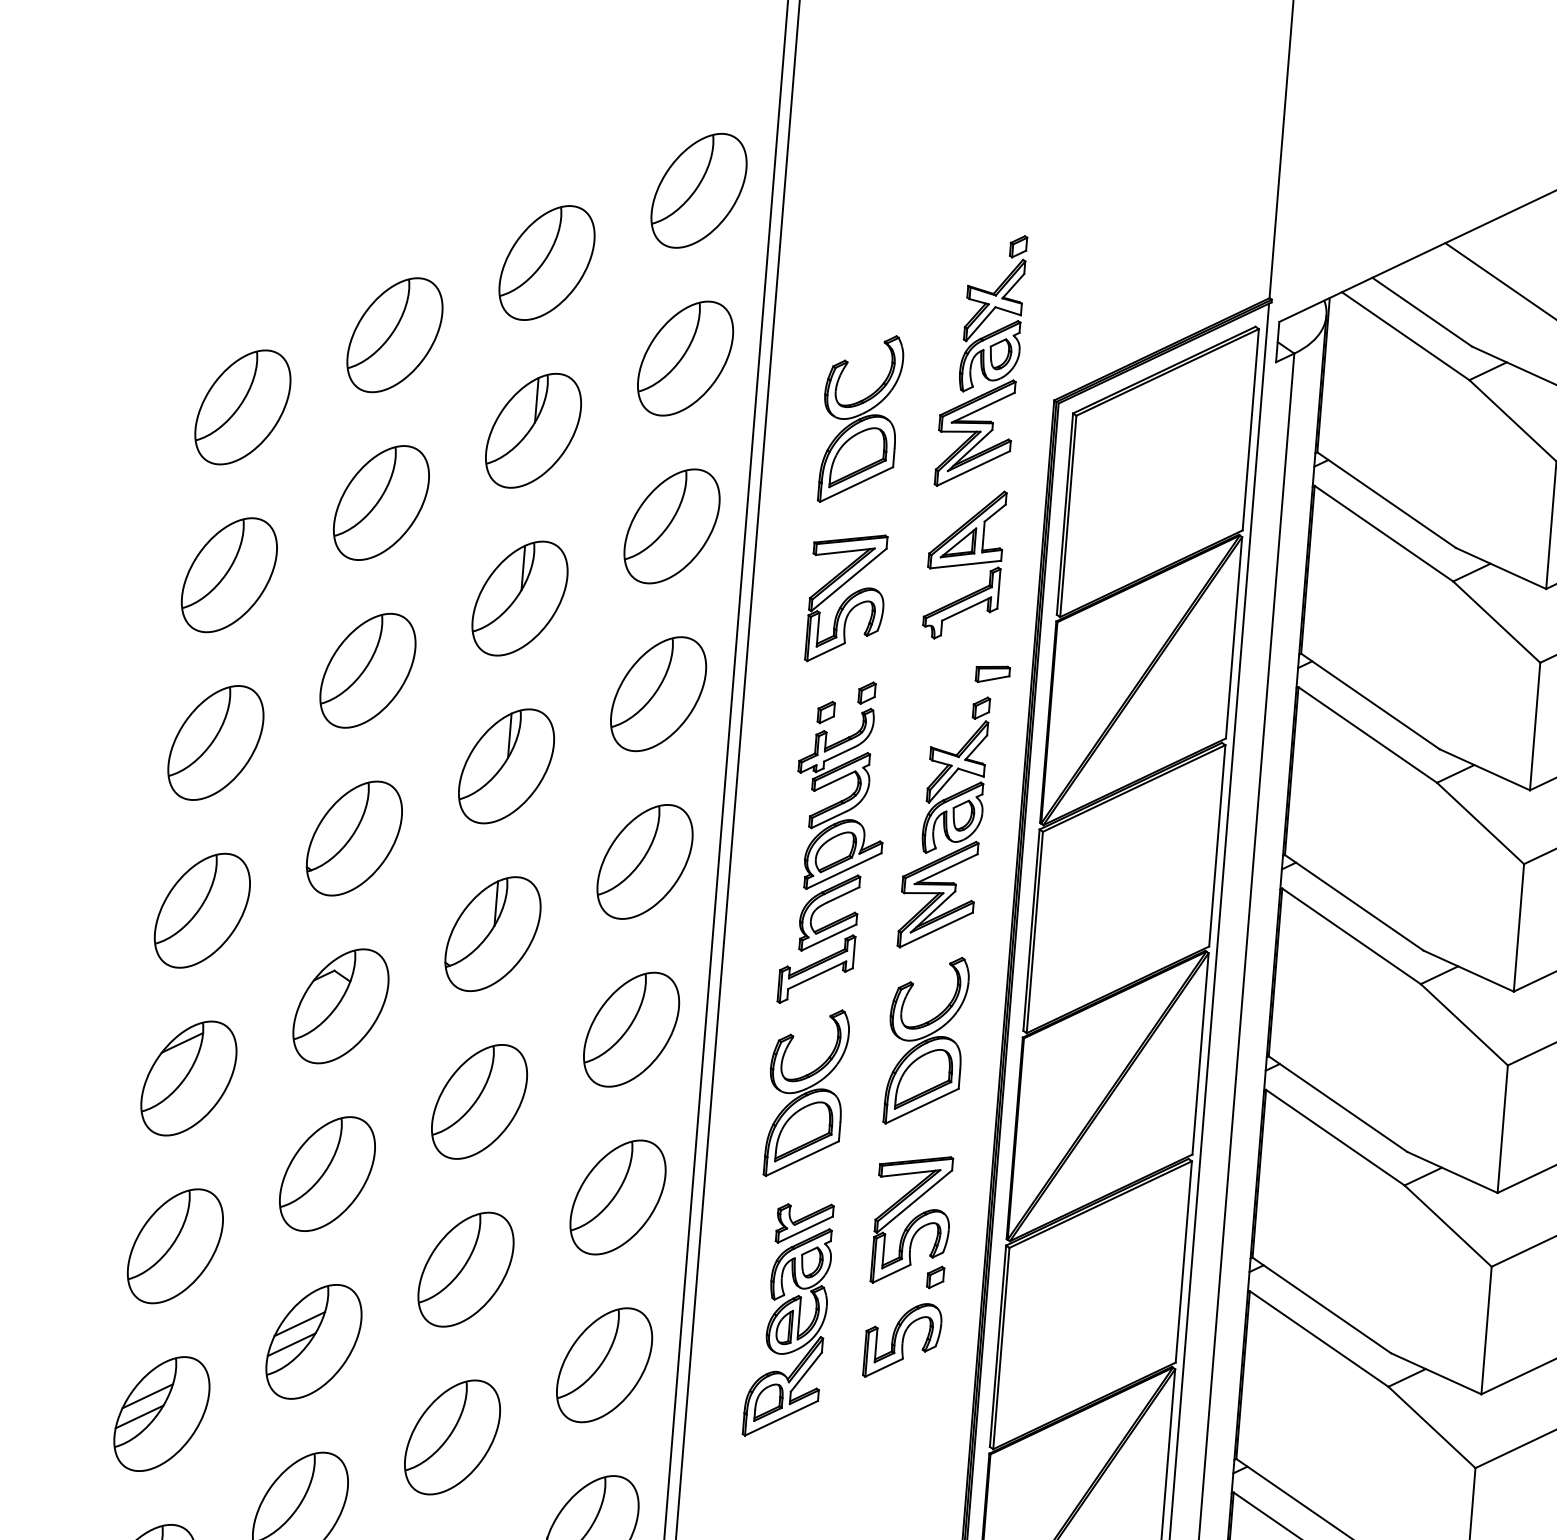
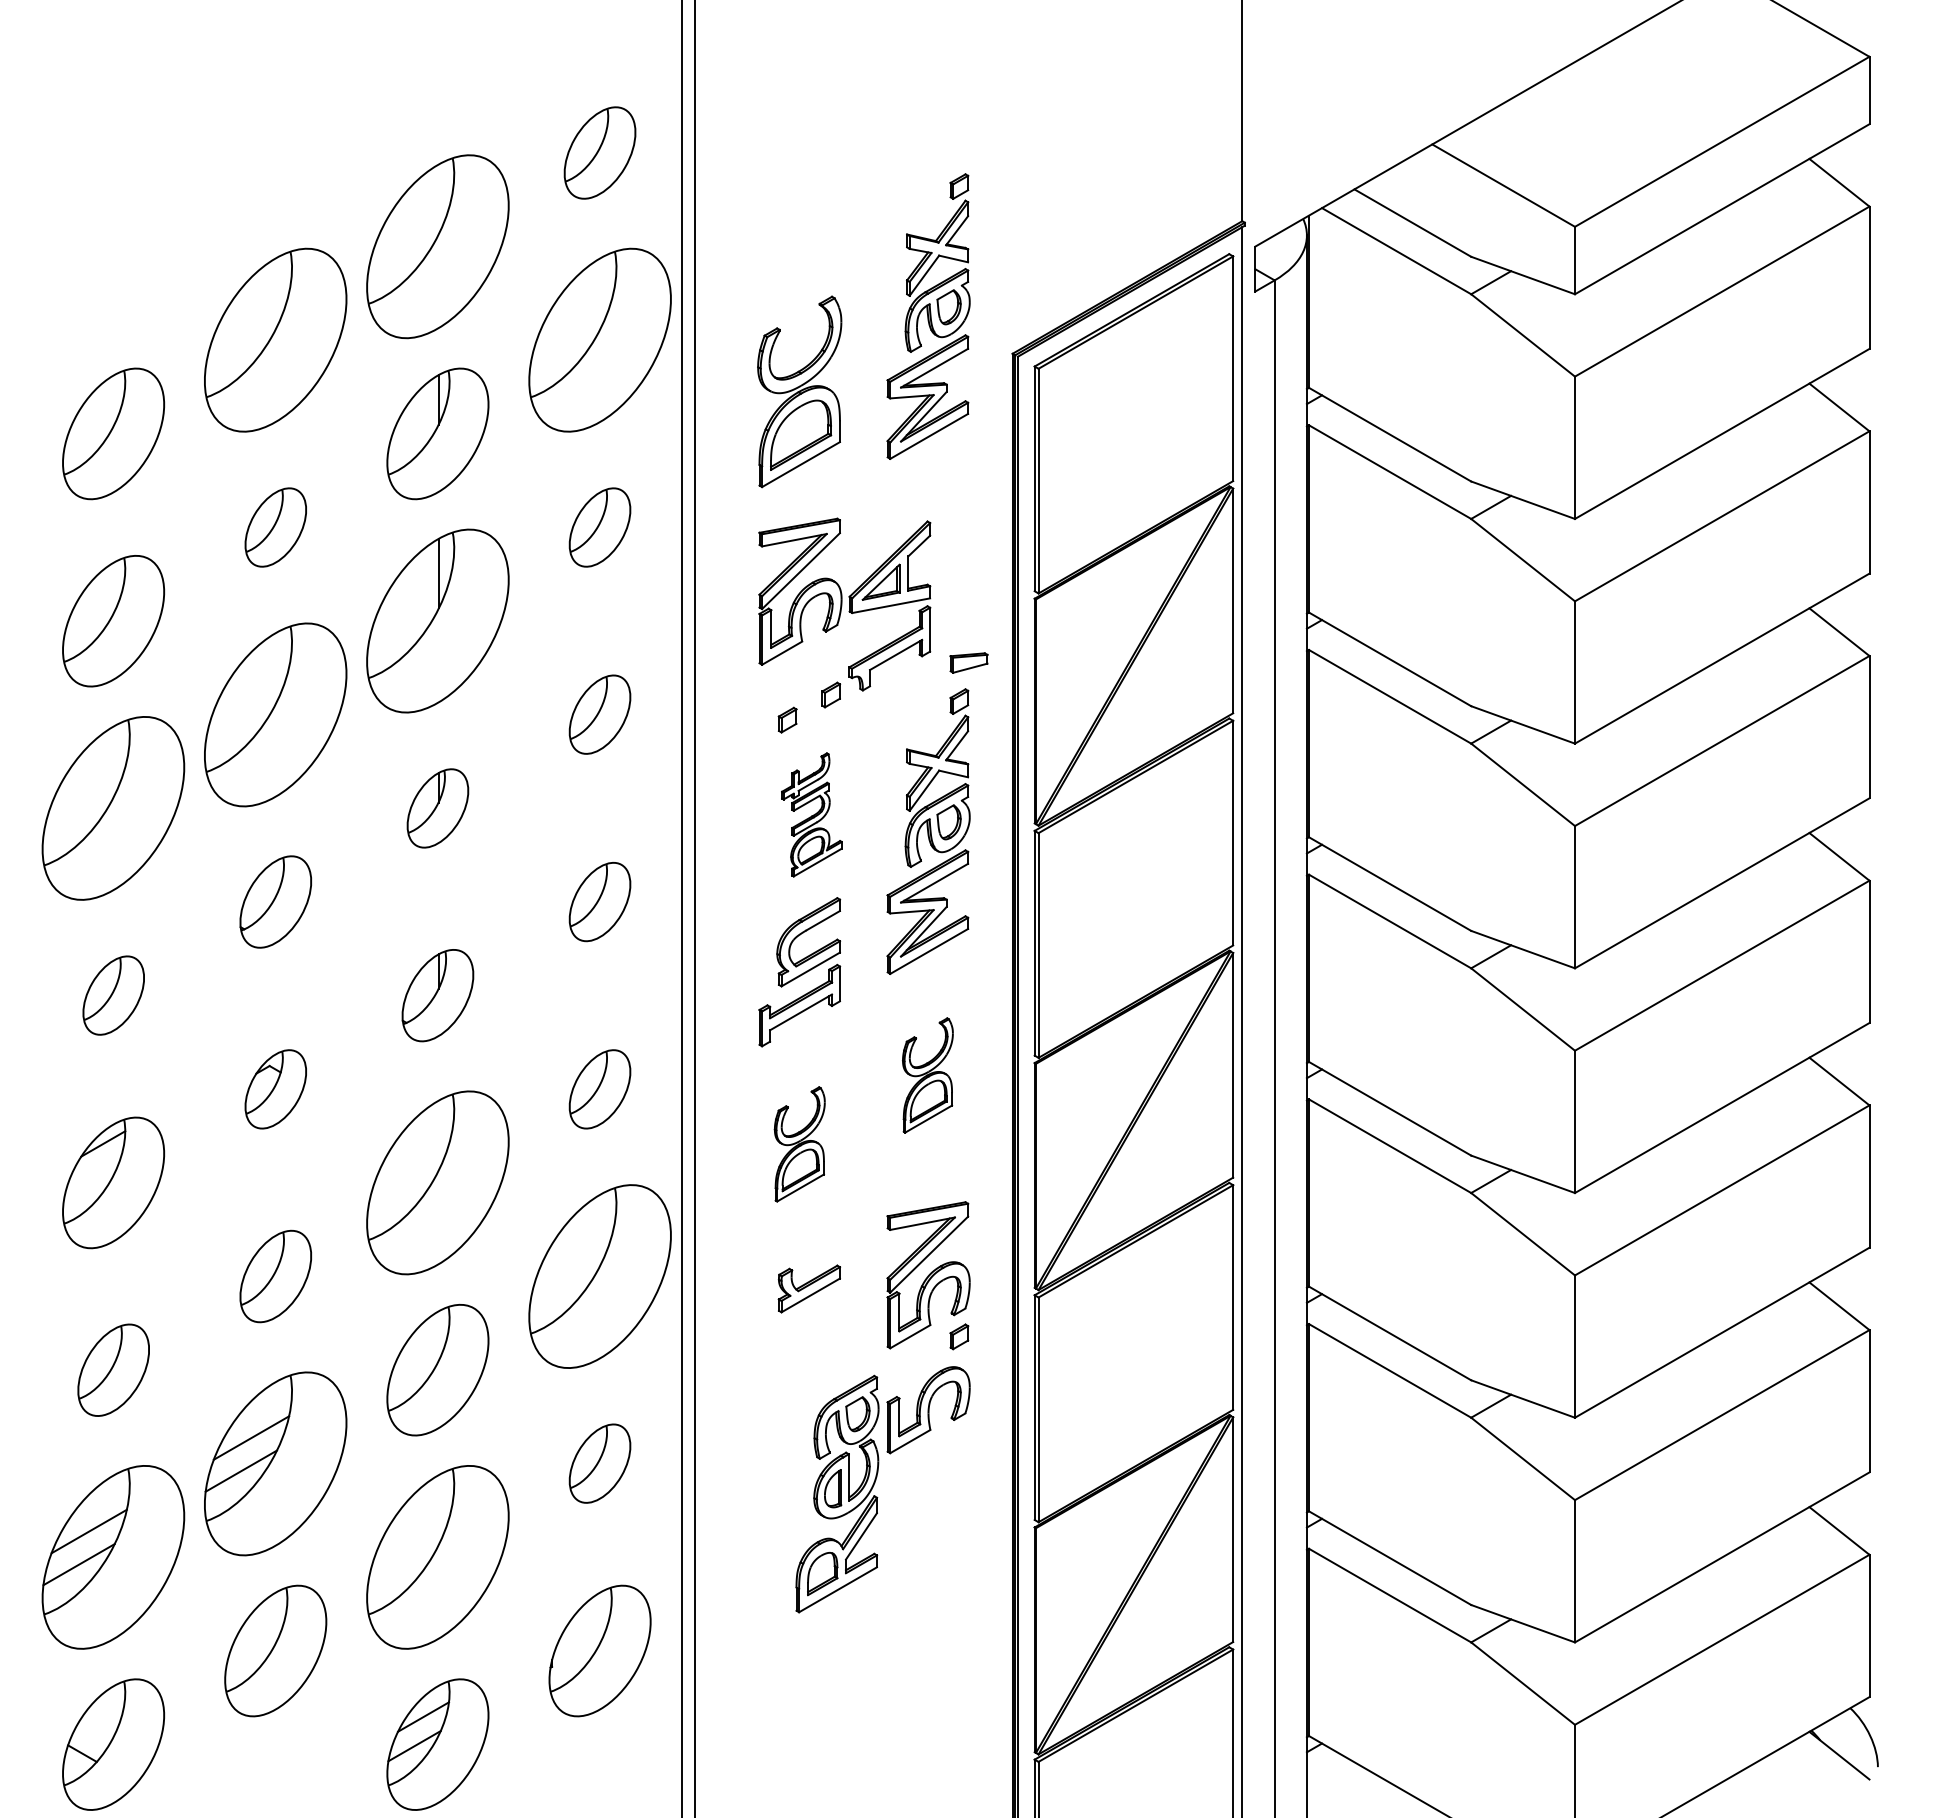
part: (698, 190) -> (599, 152), size x0.7
part: (546, 262) -> (437, 246), size x1.4
part: (394, 335) -> (275, 340), size x1.4
part: (685, 358) -> (599, 340), size x1.4
part: (381, 502) -> (275, 527), size x0.6
part: (671, 526) -> (599, 527), size x0.6
part: (964, 564) -> (889, 605), moved
part: (519, 598) -> (437, 621), size x1.4
part: (367, 670) -> (275, 714), size x1.4
part: (658, 693) -> (599, 714), size x0.6
part: (215, 743) -> (113, 808), size x1.4
part: (506, 766) -> (437, 808), size x0.6
part: (840, 798) -> (811, 814), size x0.6
part: (354, 838) -> (275, 901), size x0.7
part: (644, 861) -> (599, 901), size x0.6
part: (202, 910) -> (113, 995), size x0.6
part: (492, 933) -> (437, 995), size x0.7
part: (340, 1006) -> (275, 1089), size x0.6
part: (631, 1029) -> (599, 1089), size x0.6
part: (925, 1040) -> (927, 1075), size x0.6
part: (806, 1093) -> (799, 1144), size x0.6
part: (479, 1101) -> (437, 1182), size x1.4
part: (327, 1174) -> (275, 1276), size x0.7
part: (617, 1197) -> (599, 1276), size x1.4
part: (175, 1246) -> (113, 1370), size x0.7
part: (787, 1331) -> (837, 1493), moved
part: (313, 1341) -> (275, 1463), size x1.4
part: (604, 1364) -> (599, 1463), size x0.6
part: (161, 1414) -> (113, 1557), size x1.4
part: (452, 1437) -> (437, 1557), size x1.4

